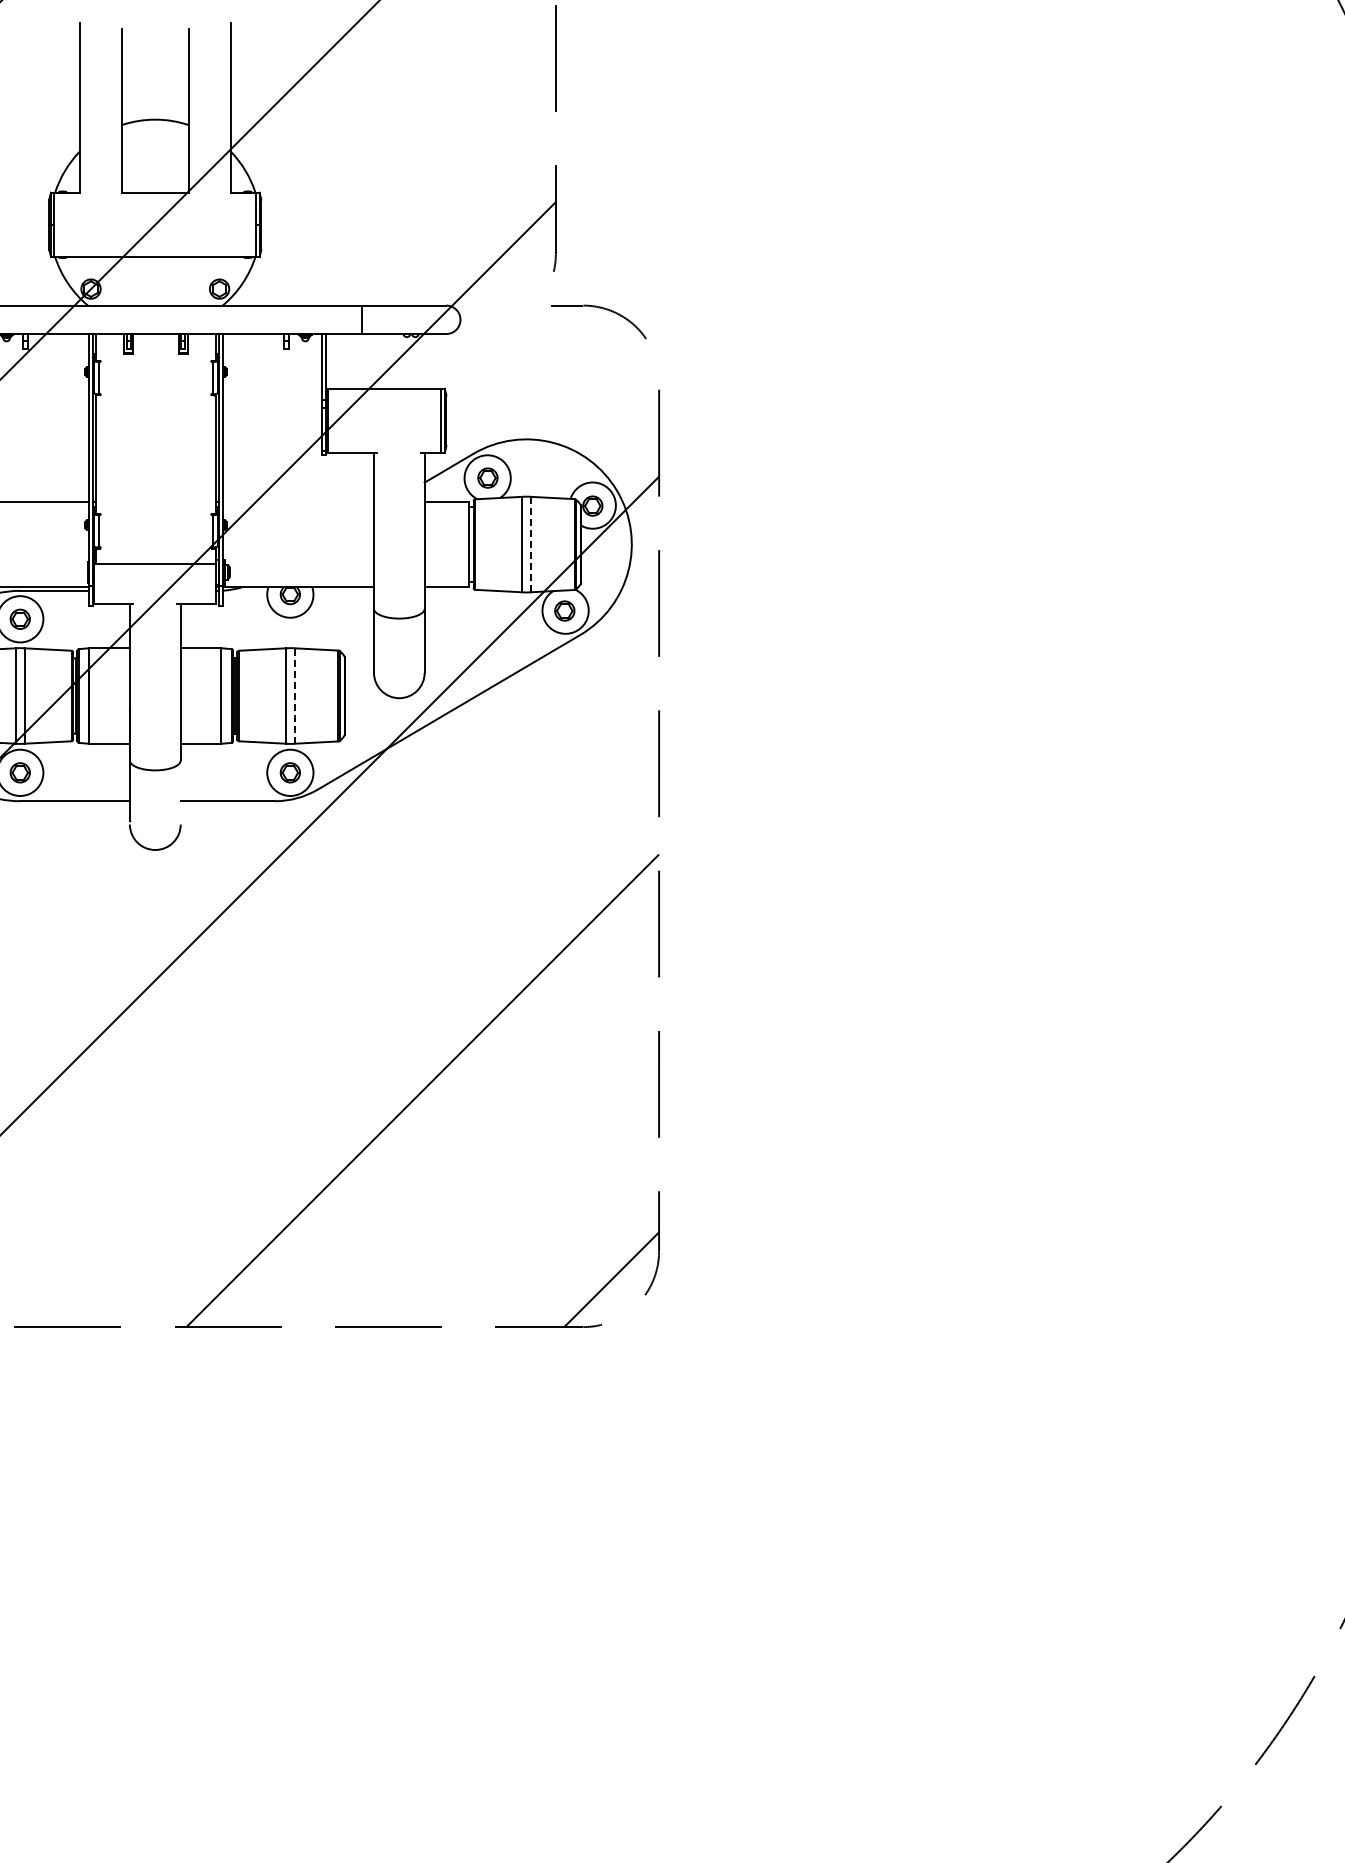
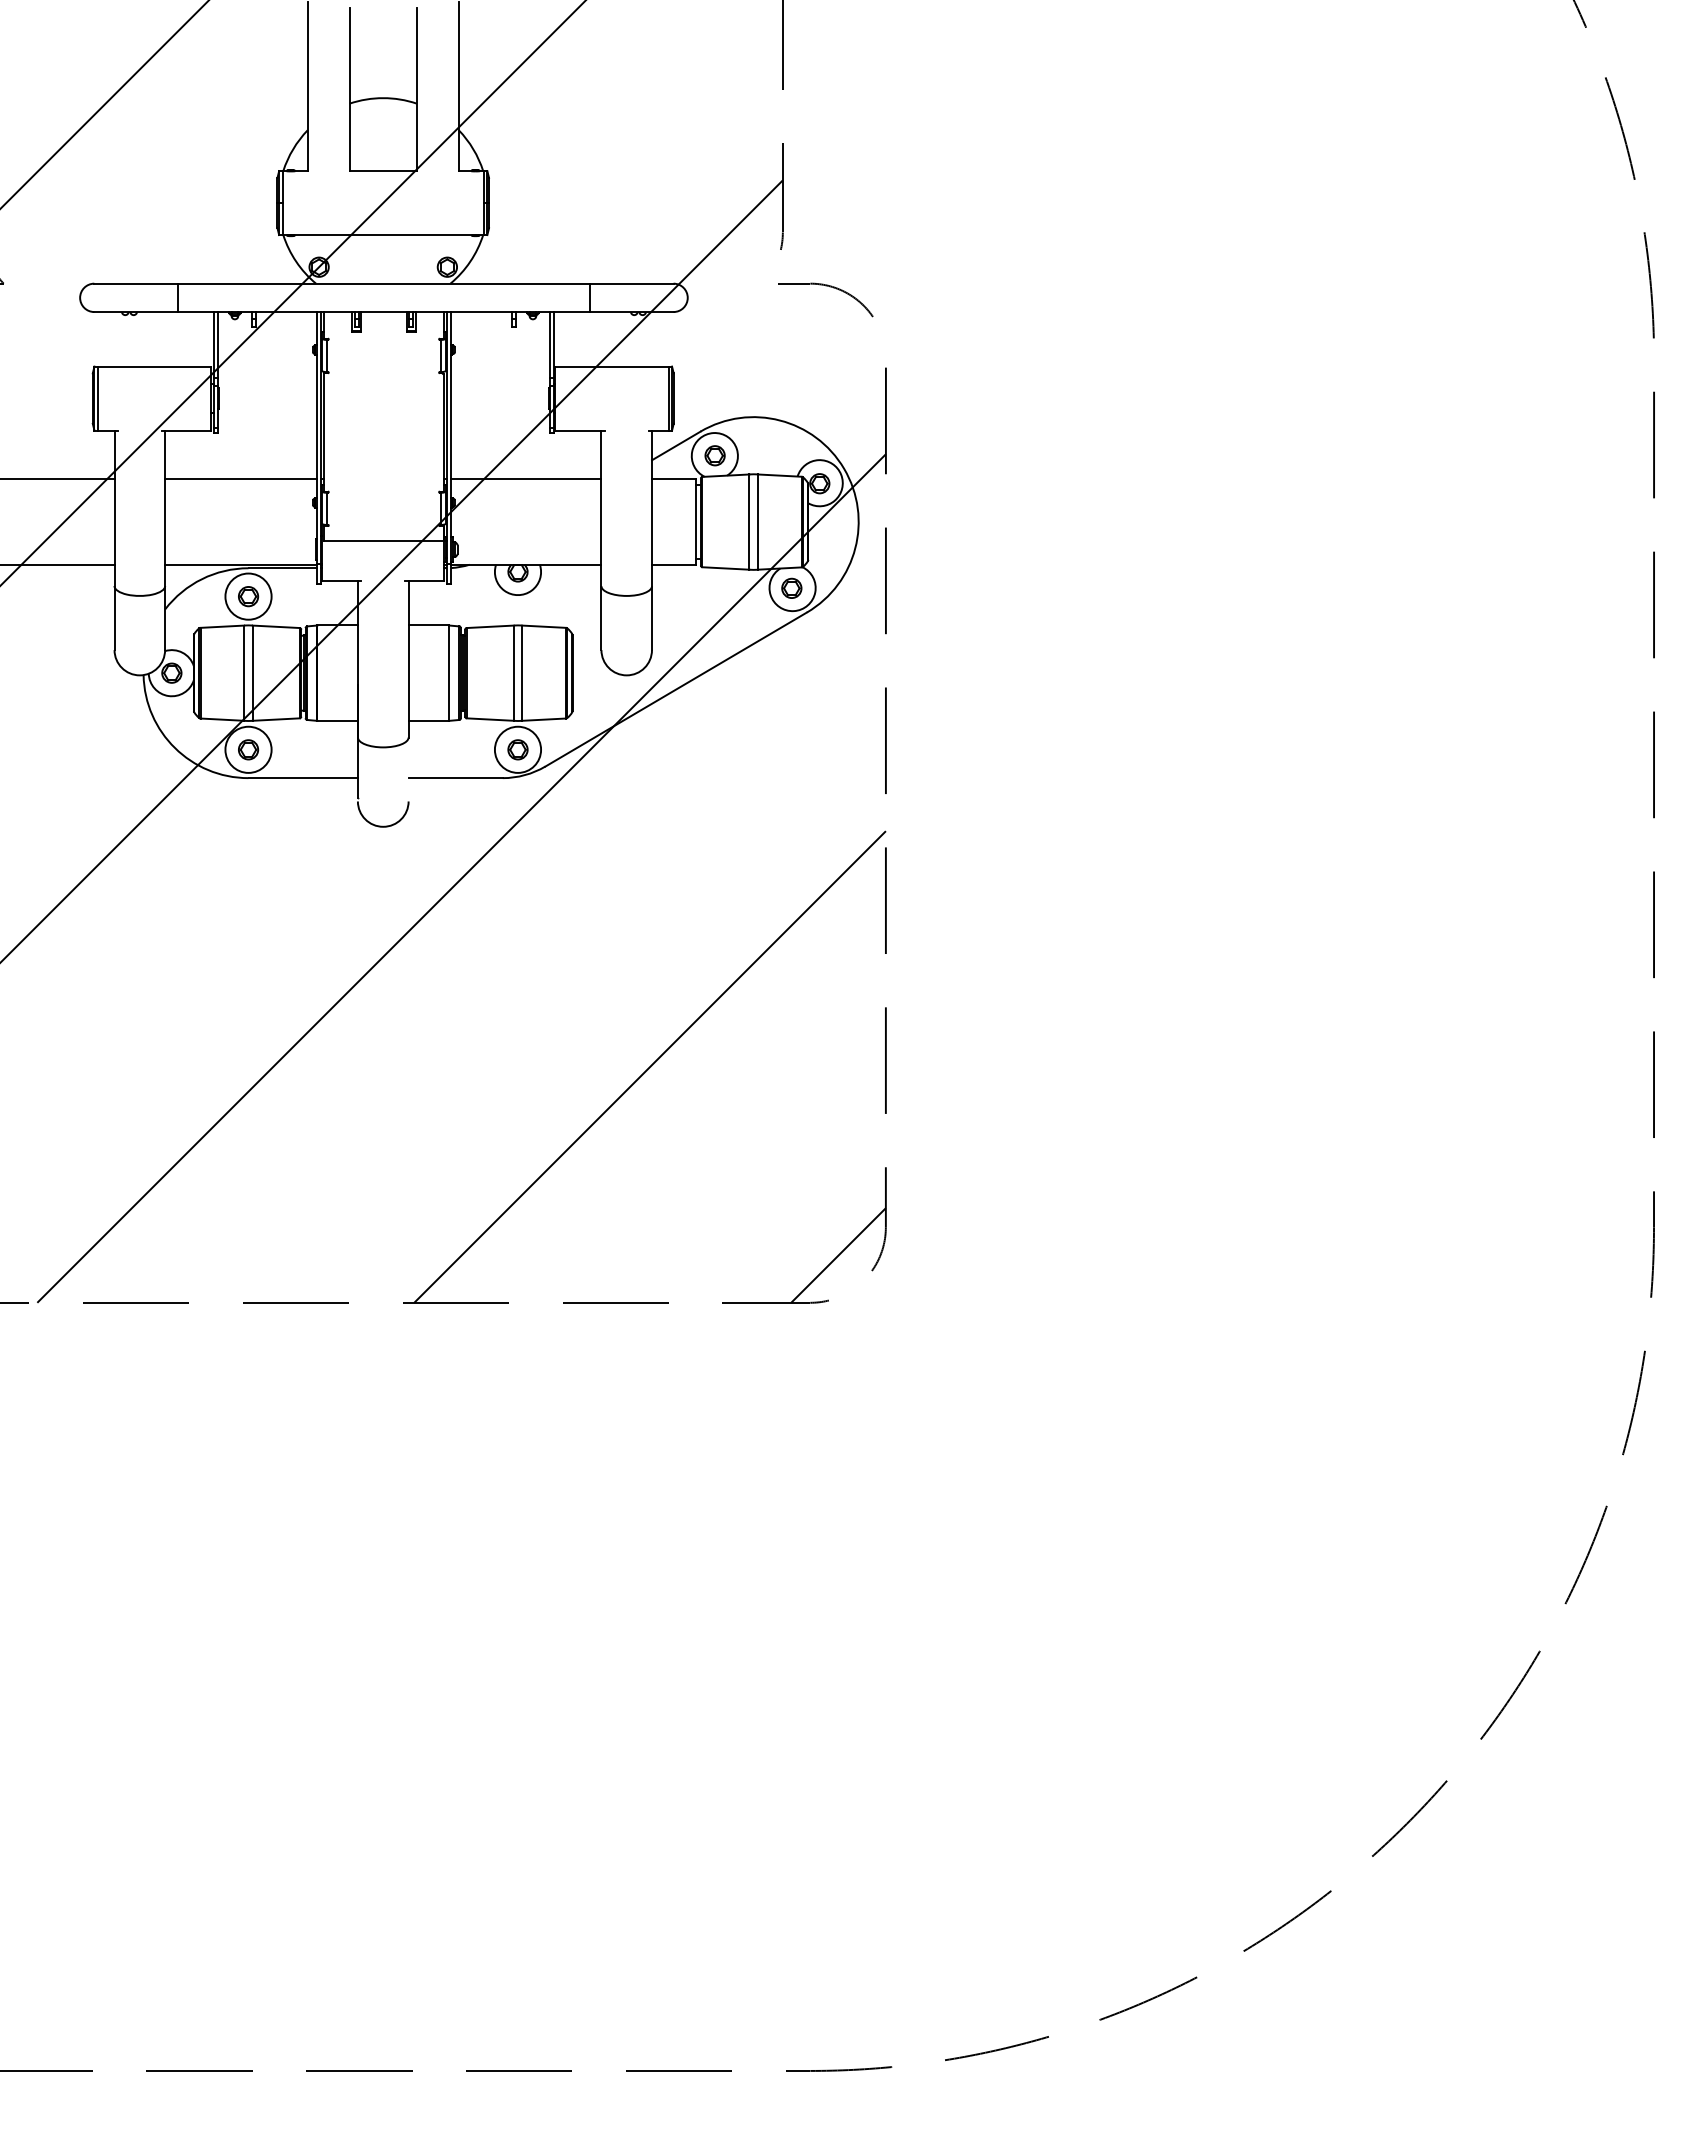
line: (298, 501) -> (526, 479), added
line: (531, 544) -> (758, 522), dashed -> solid
line: (294, 696) -> (522, 673), dashed -> solid

